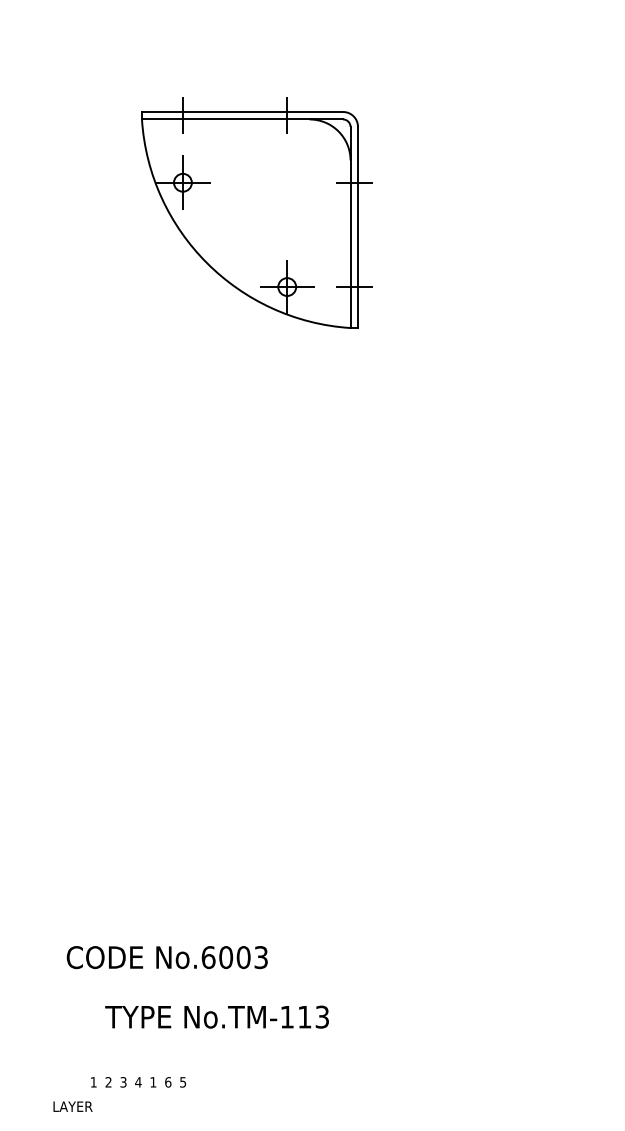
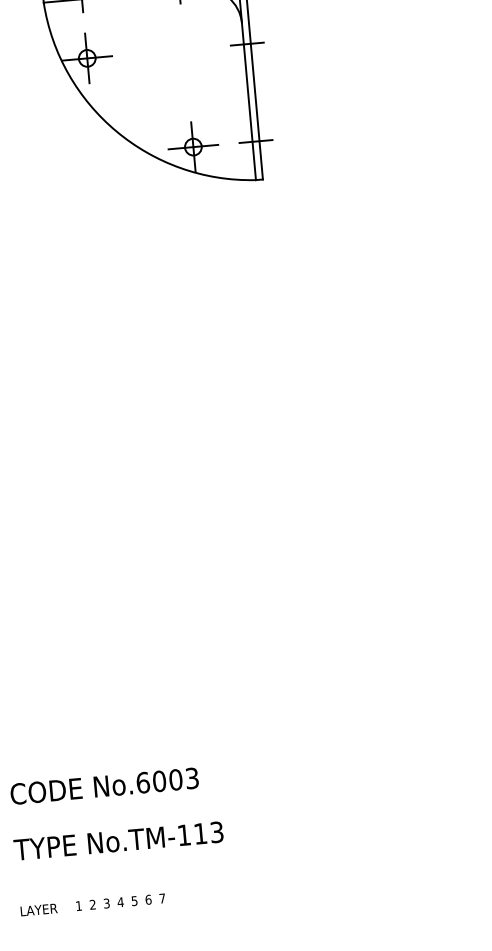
text: (166, 957) -> (103, 786), moved
text: (216, 1016) -> (118, 840), moved
text: (153, 1082) -> (134, 901), 1 -> 5
text: (183, 1082) -> (162, 898), 5 -> 7
text: (72, 1106) -> (38, 909), moved

